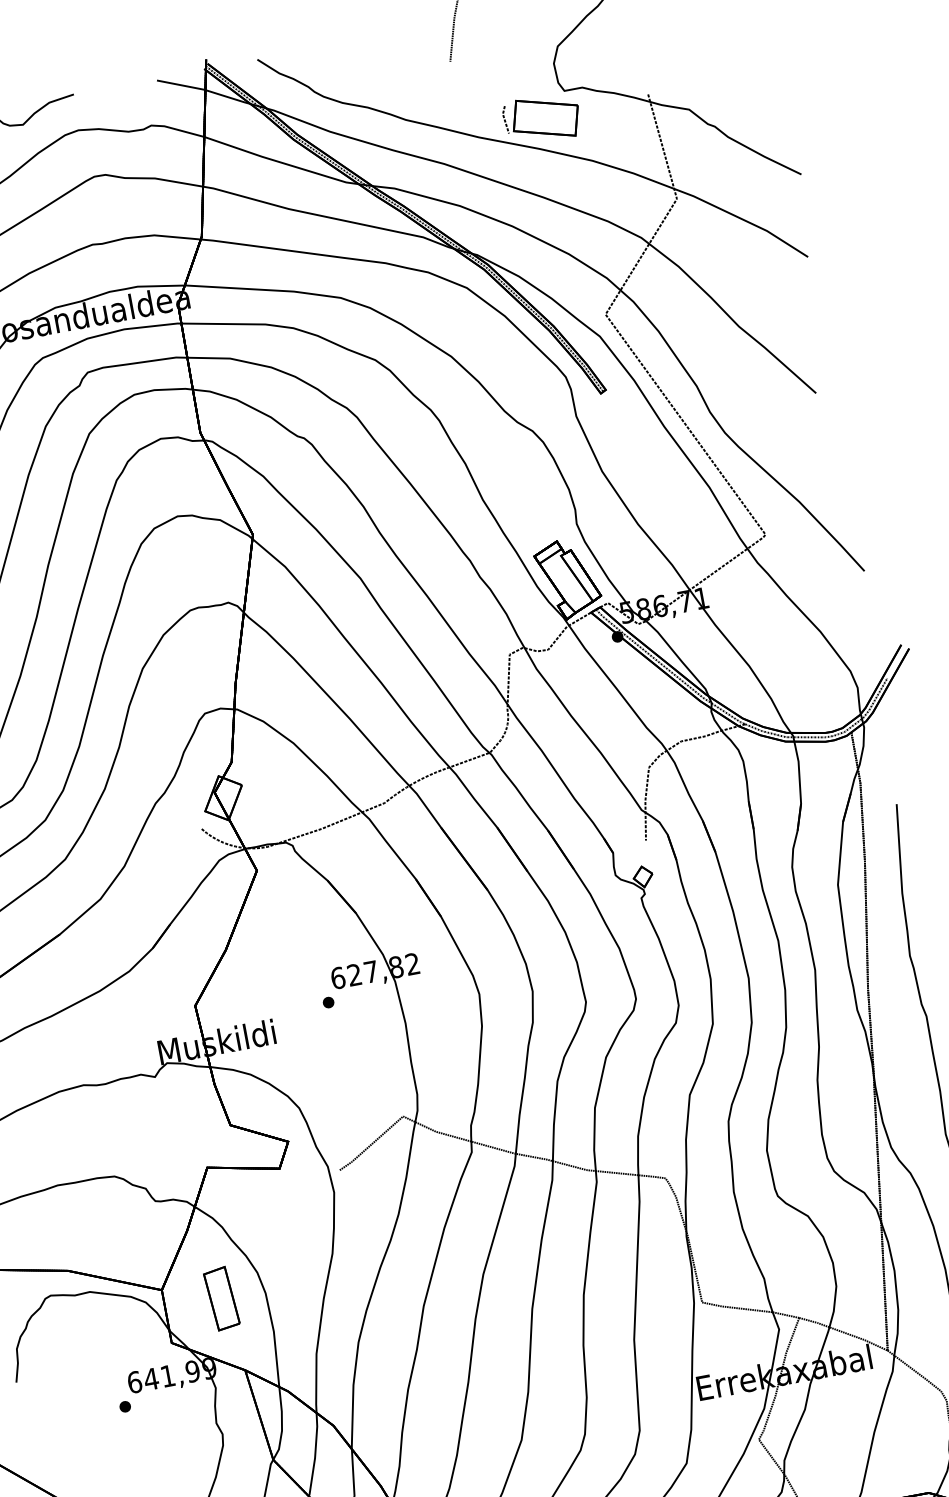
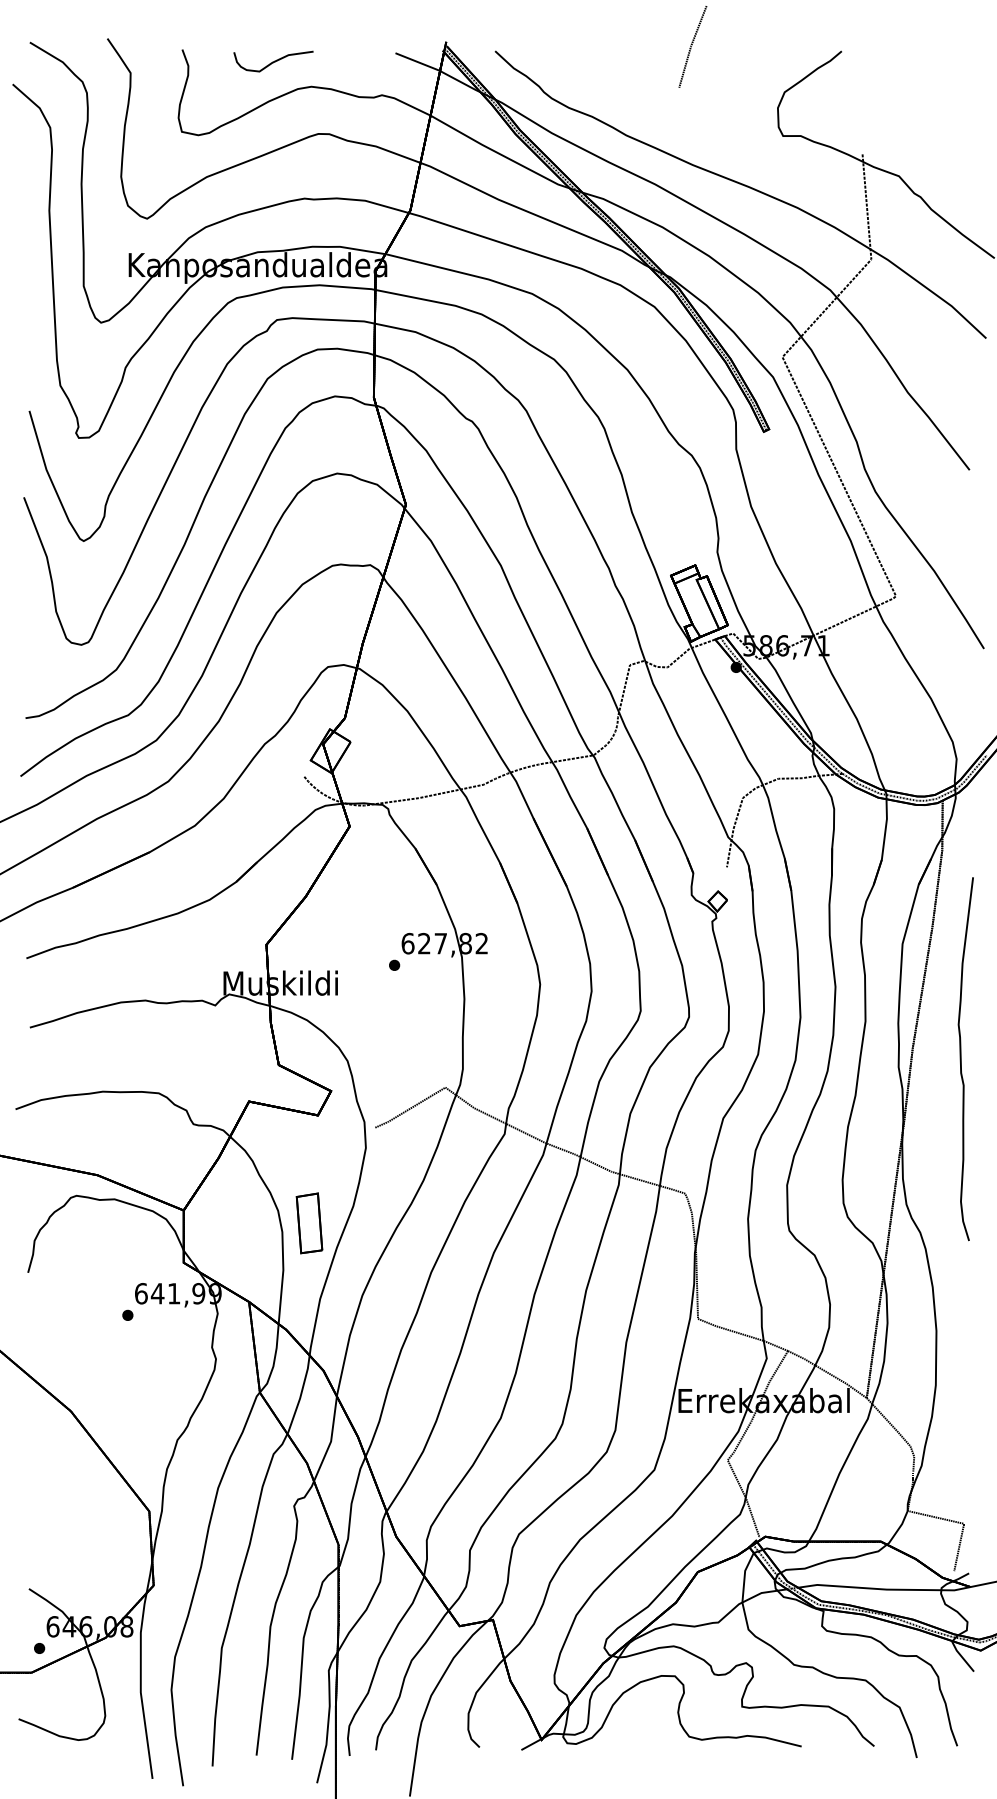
part: (541, 118) -> (756, 158), removed
part: (221, 1298) -> (309, 1223), moved

